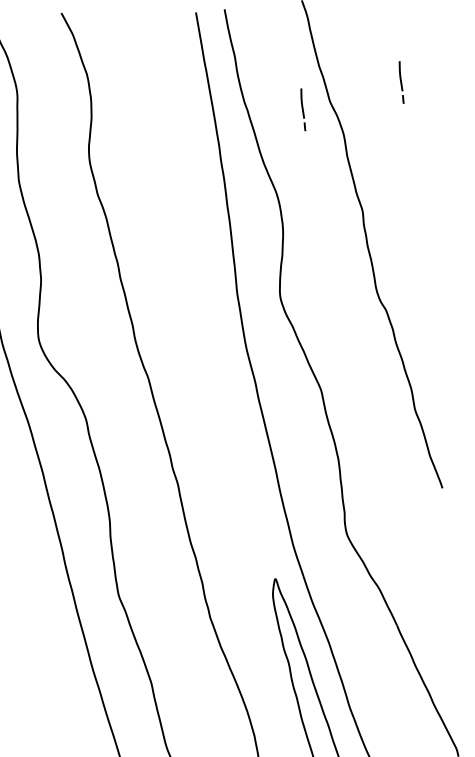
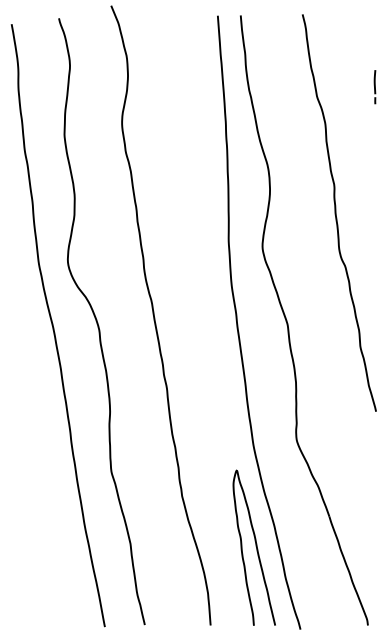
part: (302, 110) -> (294, 101), removed

